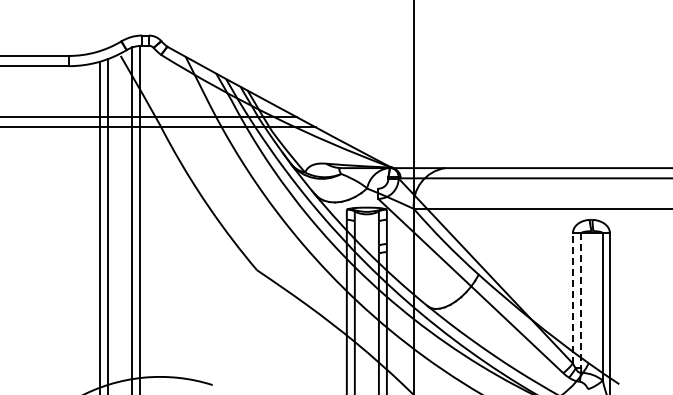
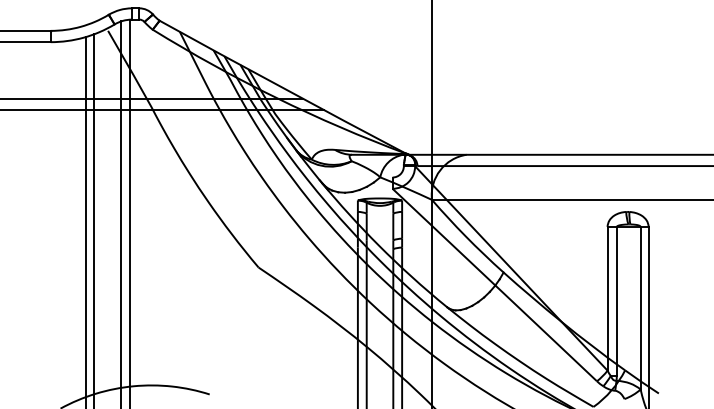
line: (572, 298) -> (607, 298), dashed -> solid
line: (581, 301) -> (617, 302), dashed -> solid

